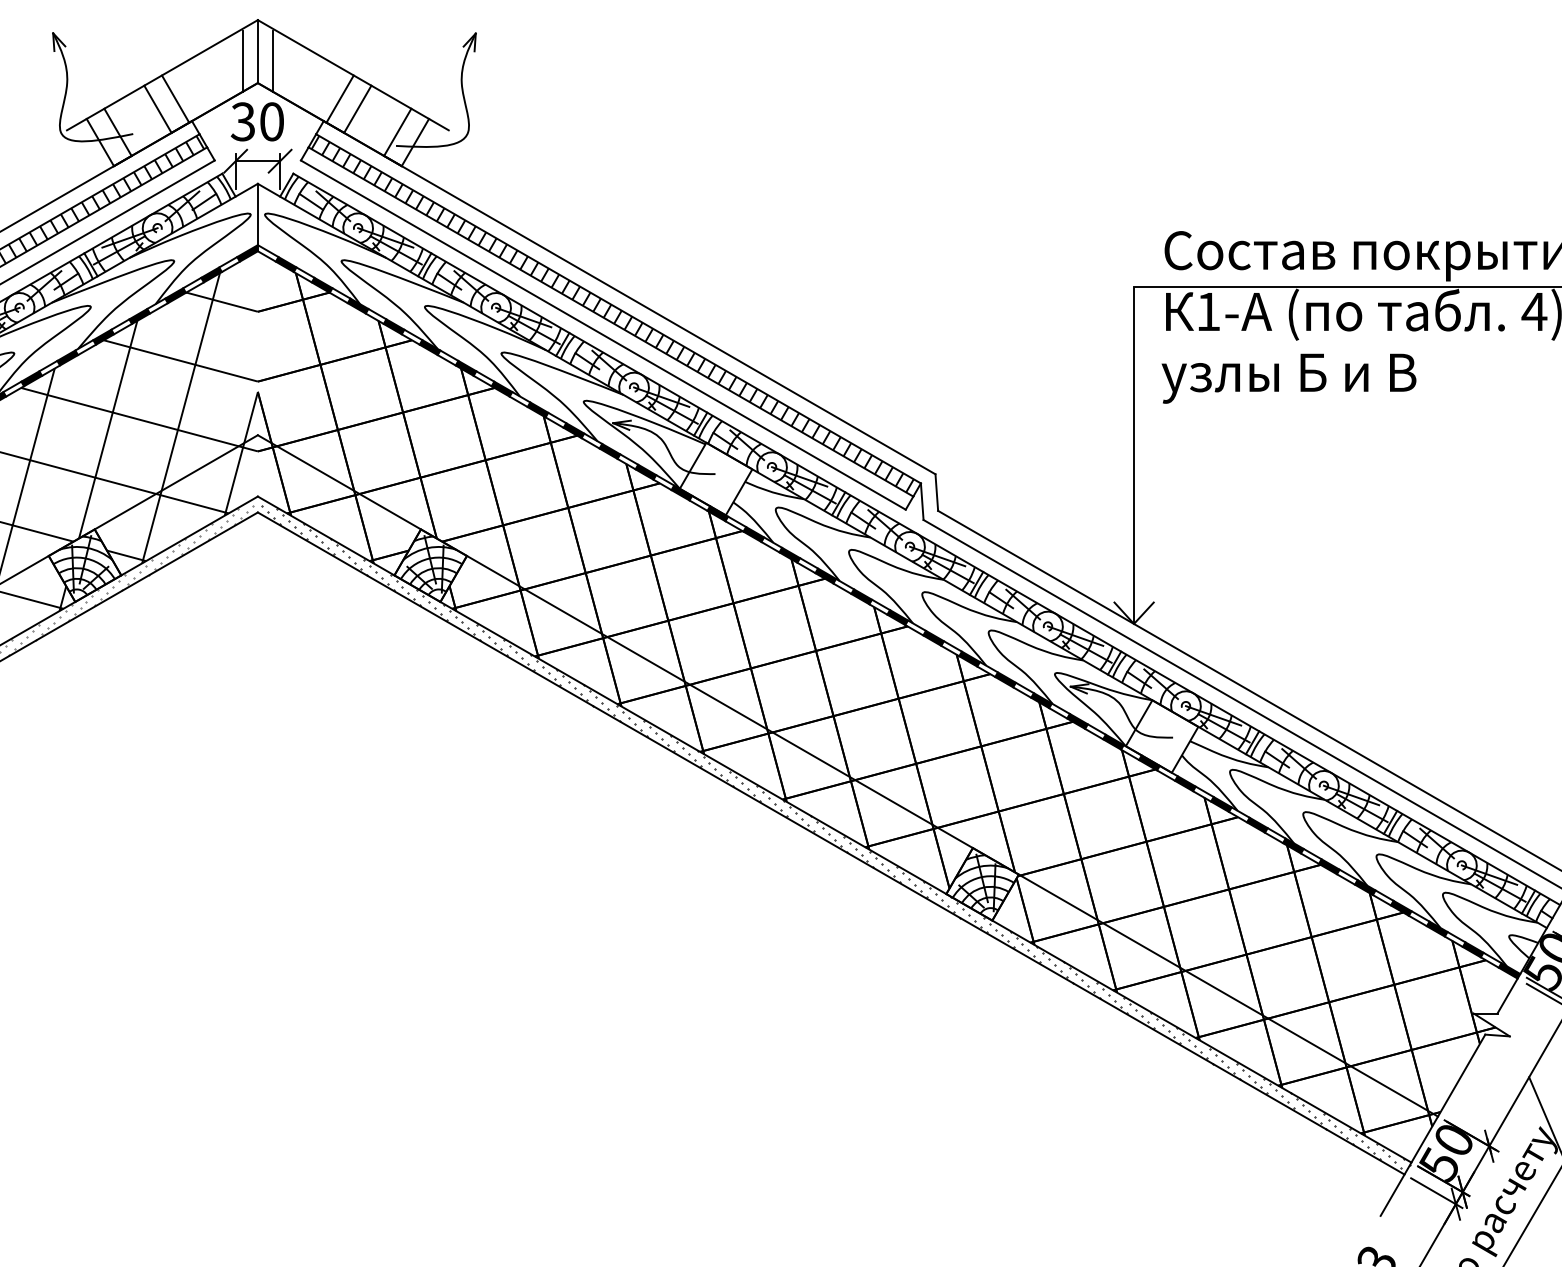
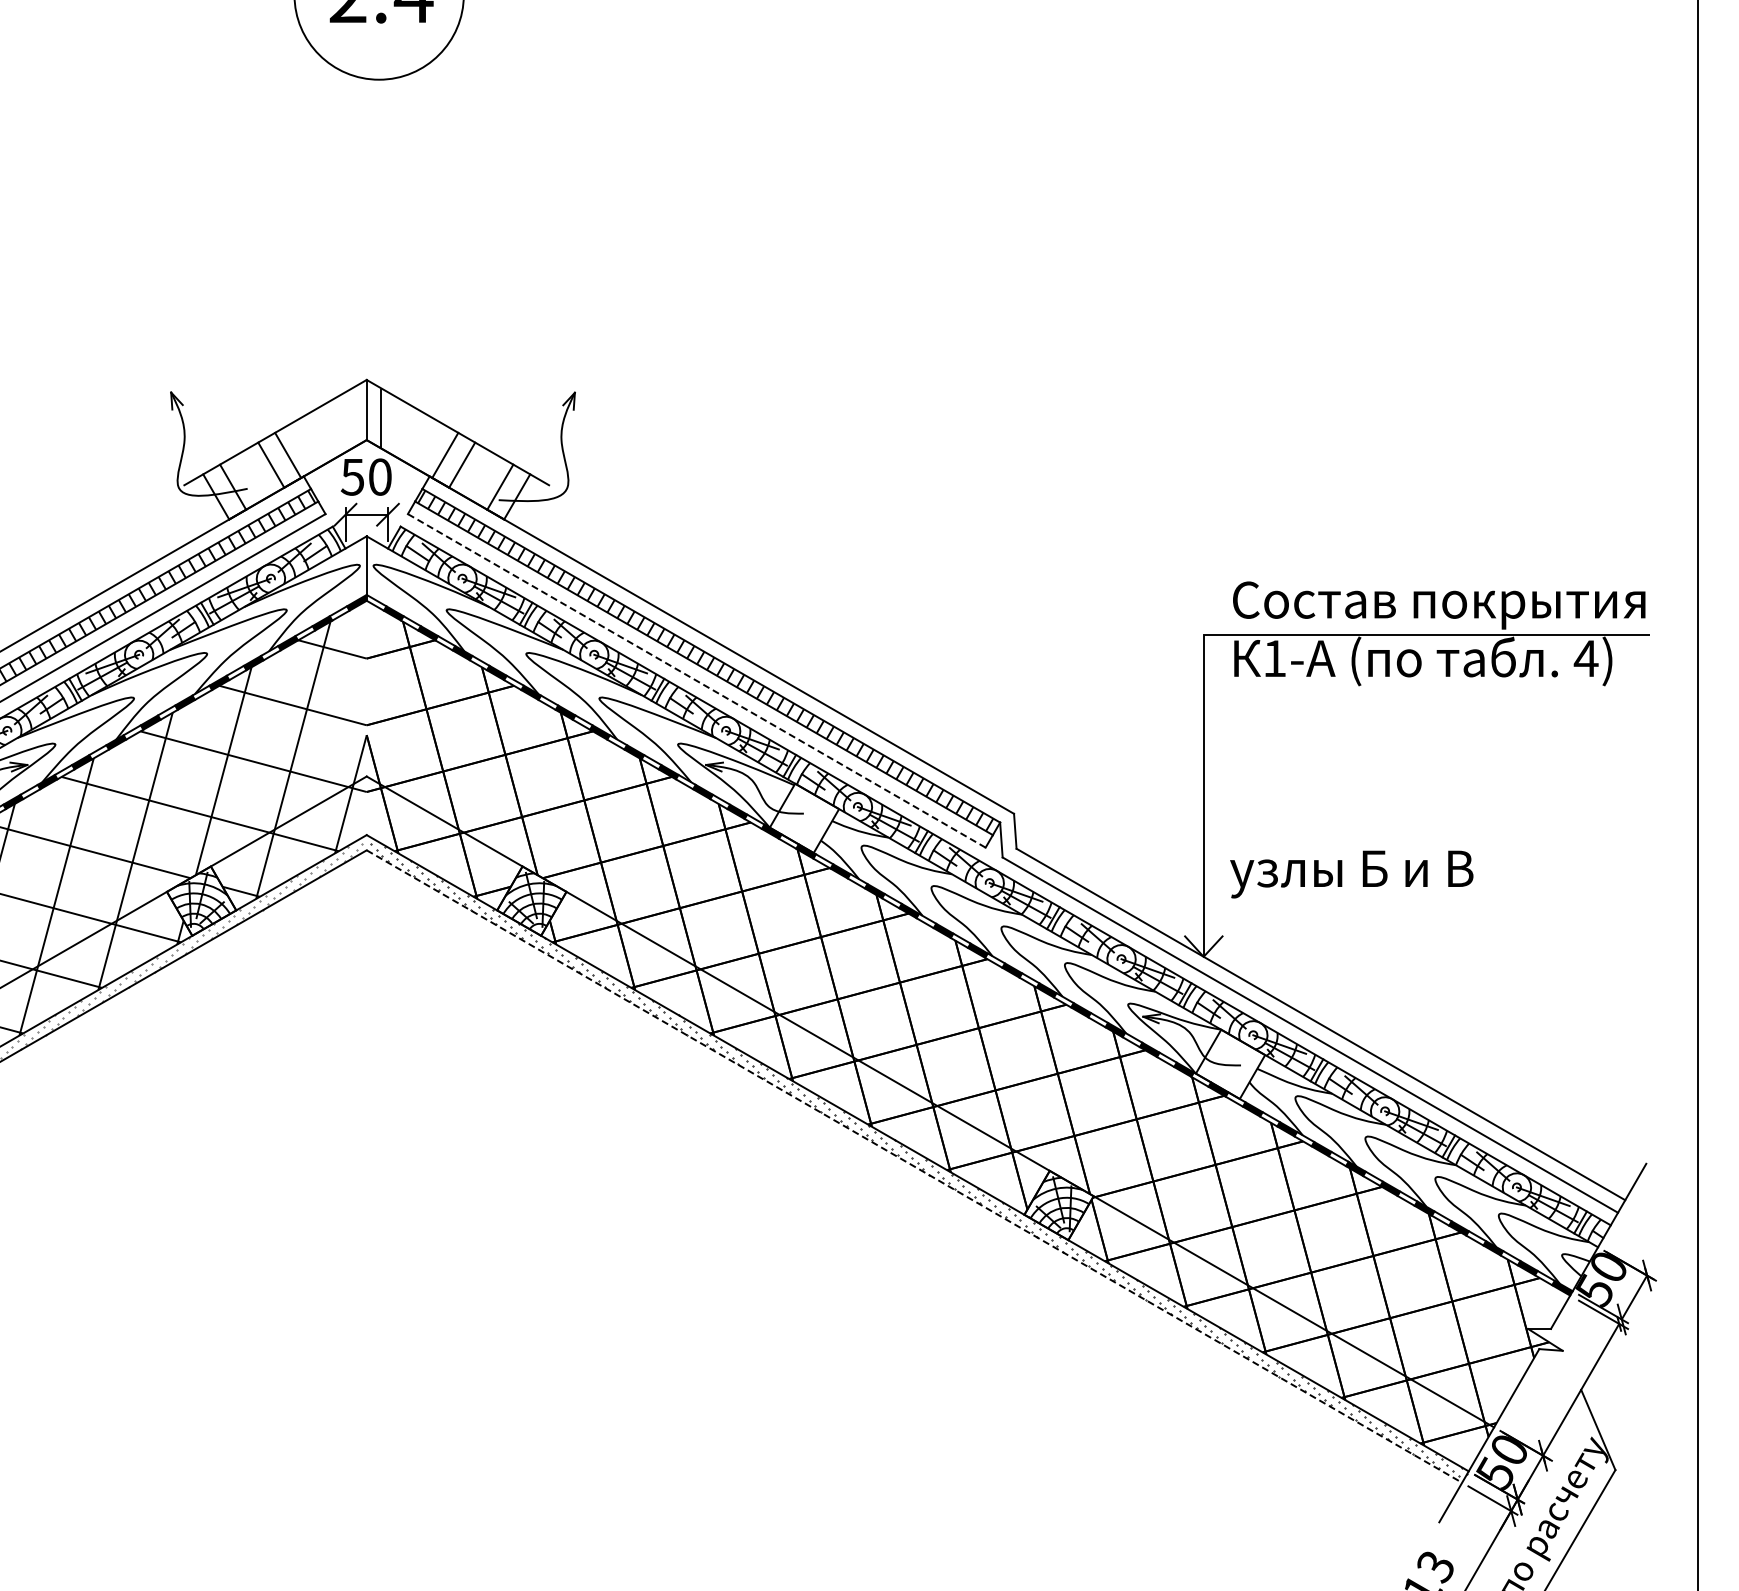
line: (242, 60) -> (352, 418), removed
text: (242, 121) -> (352, 476), 30 -> 50
line: (603, 334) -> (696, 680), solid -> dashed
text: (1288, 378) -> (1351, 874), moved
line: (831, 843) -> (914, 1166), solid -> dashed

